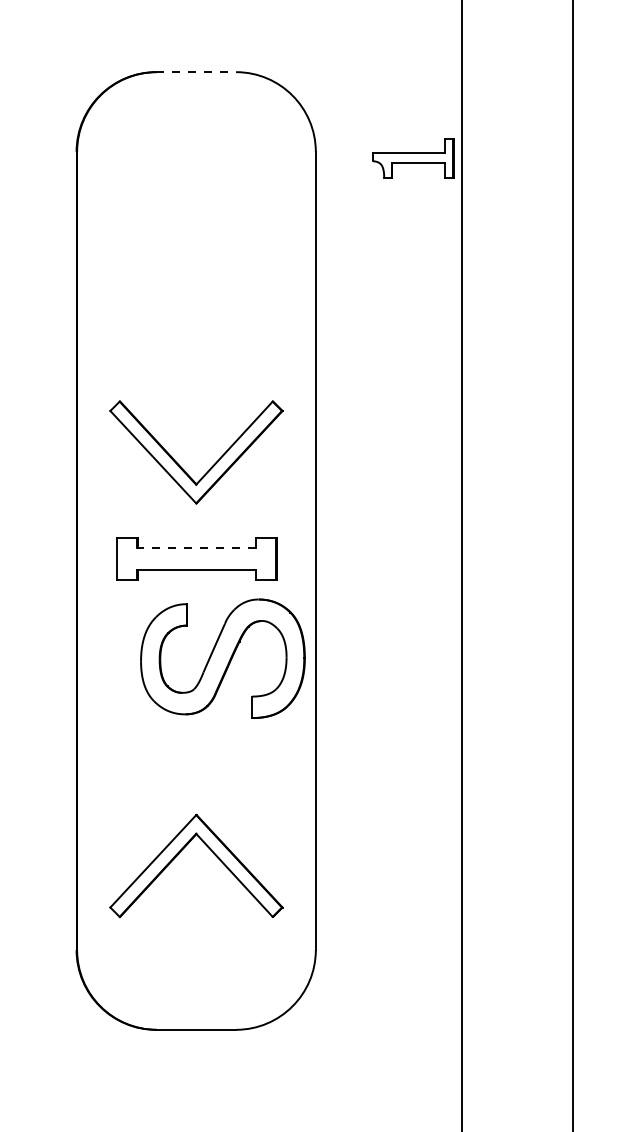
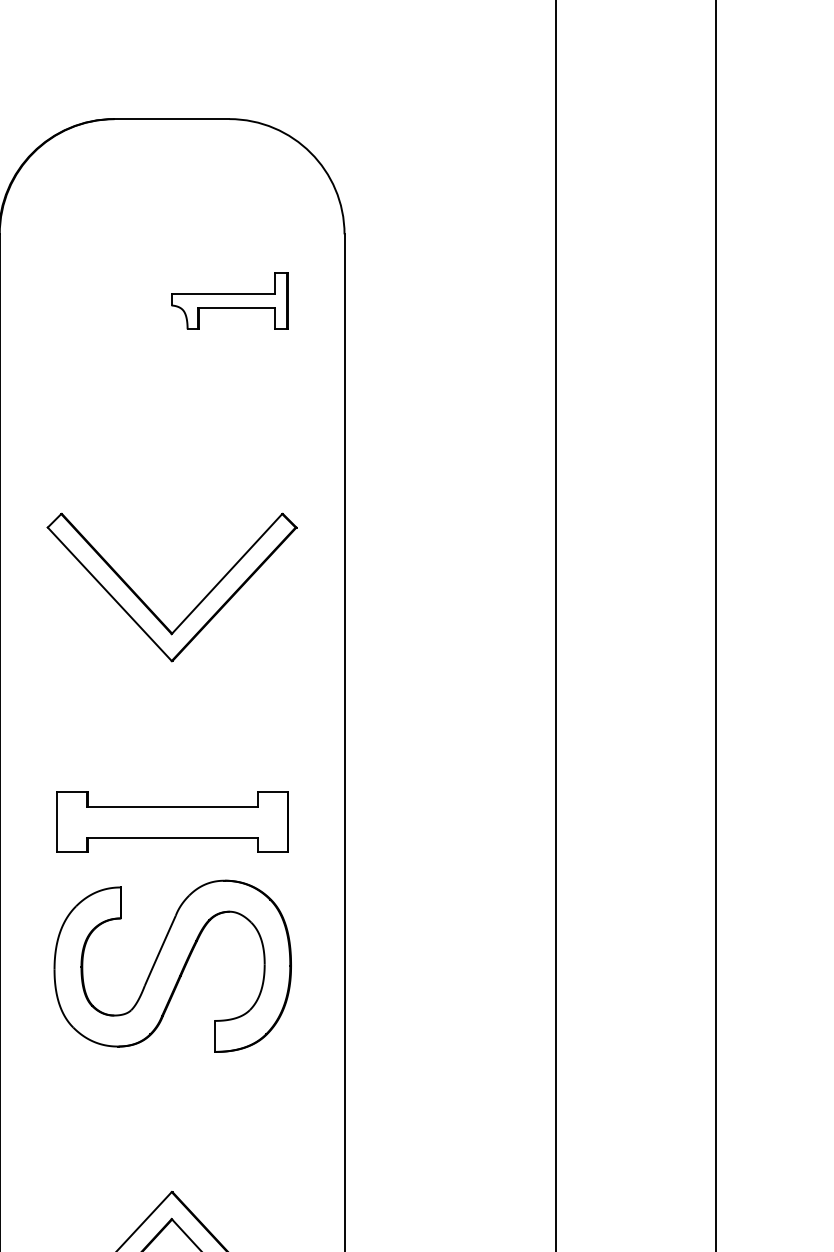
line: (196, 72) -> (172, 119), dashed -> solid
part: (413, 158) -> (229, 301), moved
part: (181, 466) -> (150, 607), moved
line: (196, 548) -> (172, 807), dashed -> solid
part: (222, 658) -> (172, 965), moved

